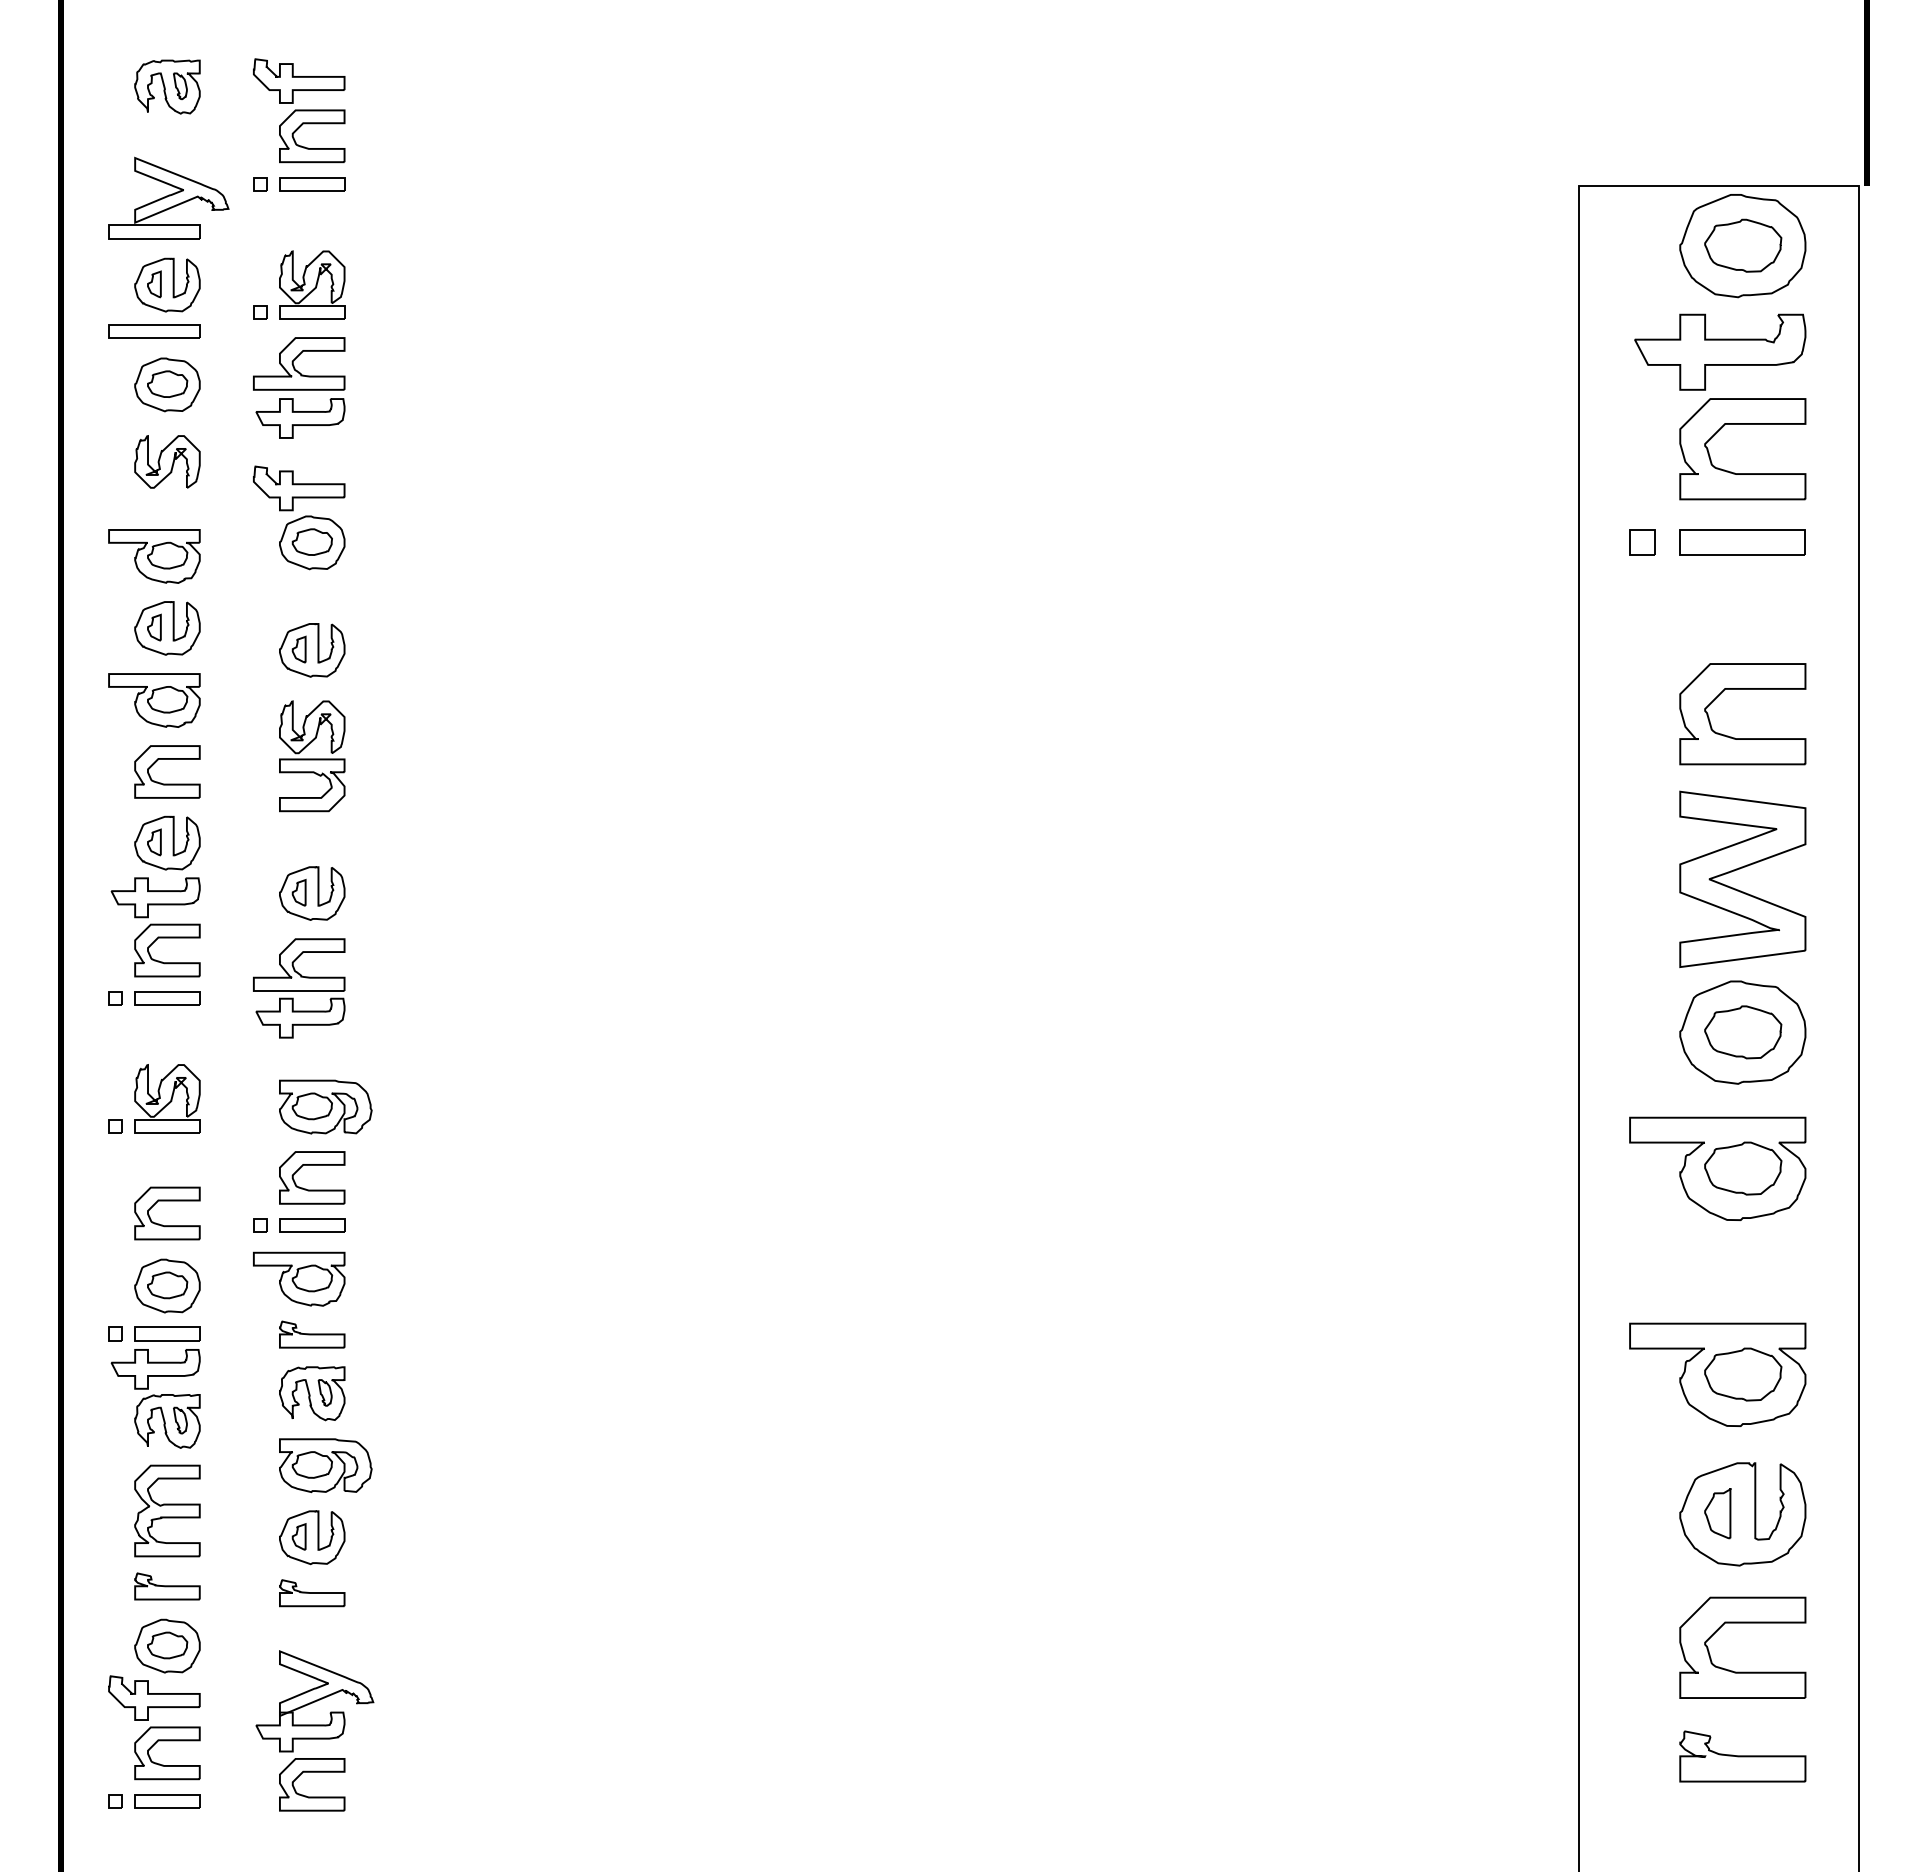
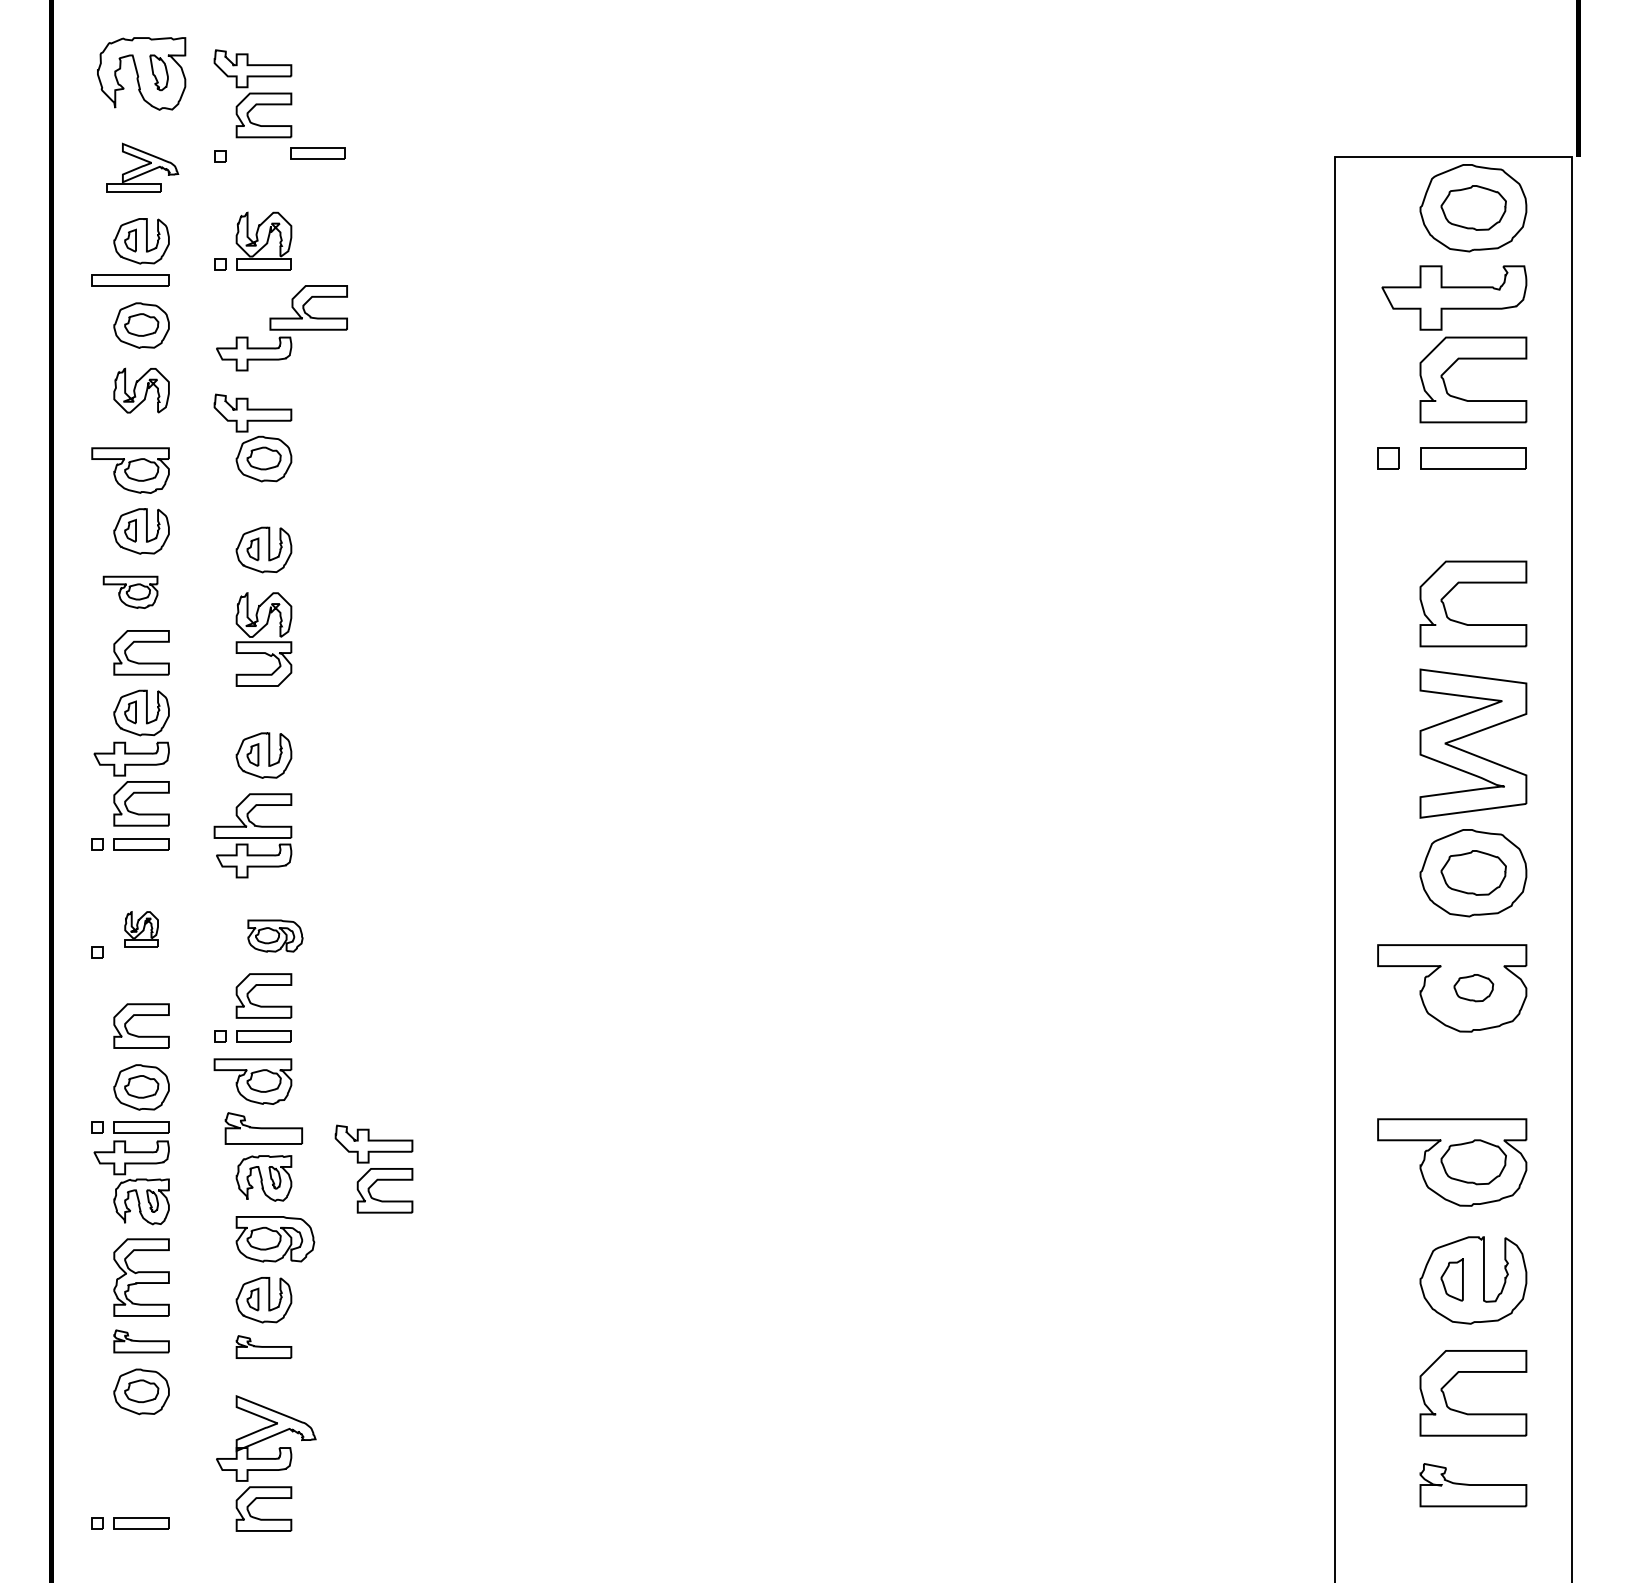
part: (167, 86) -> (141, 73), size x1.6
part: (312, 184) -> (318, 153), moved
part: (168, 197) -> (142, 167), size x0.7
part: (299, 363) -> (309, 307), moved
part: (154, 700) -> (130, 592), size x0.7
part: (167, 1098) -> (141, 928), size x0.6
part: (325, 1106) -> (275, 935), size x0.7
part: (1743, 1168) -> (1473, 988), size x0.6
part: (312, 1334) -> (264, 1128), size x1.4
part: (154, 1727) -> (374, 1168), moved

